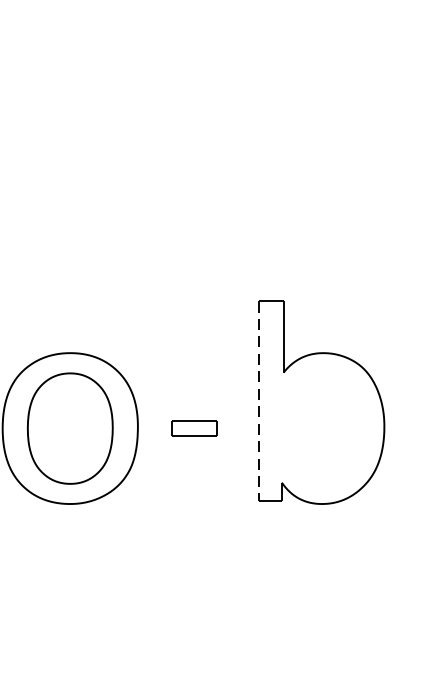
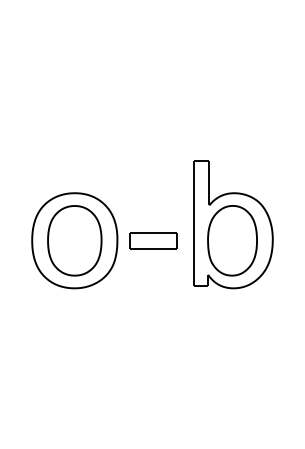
line: (258, 401) -> (193, 223), dashed -> solid
part: (195, 428) -> (153, 240), size x1.67
part: (320, 428) -> (232, 240), added

